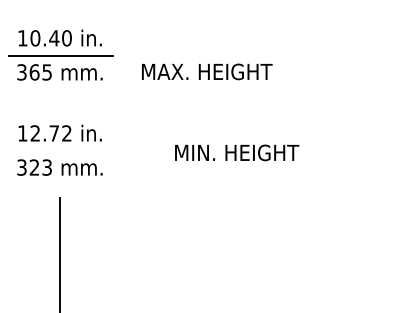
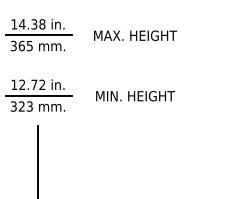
text: (51, 38) -> (32, 24), 10.40 -> 14.38
text: (207, 71) -> (135, 35), moved
line: (60, 150) -> (38, 95), added
text: (237, 153) -> (135, 96), moved

